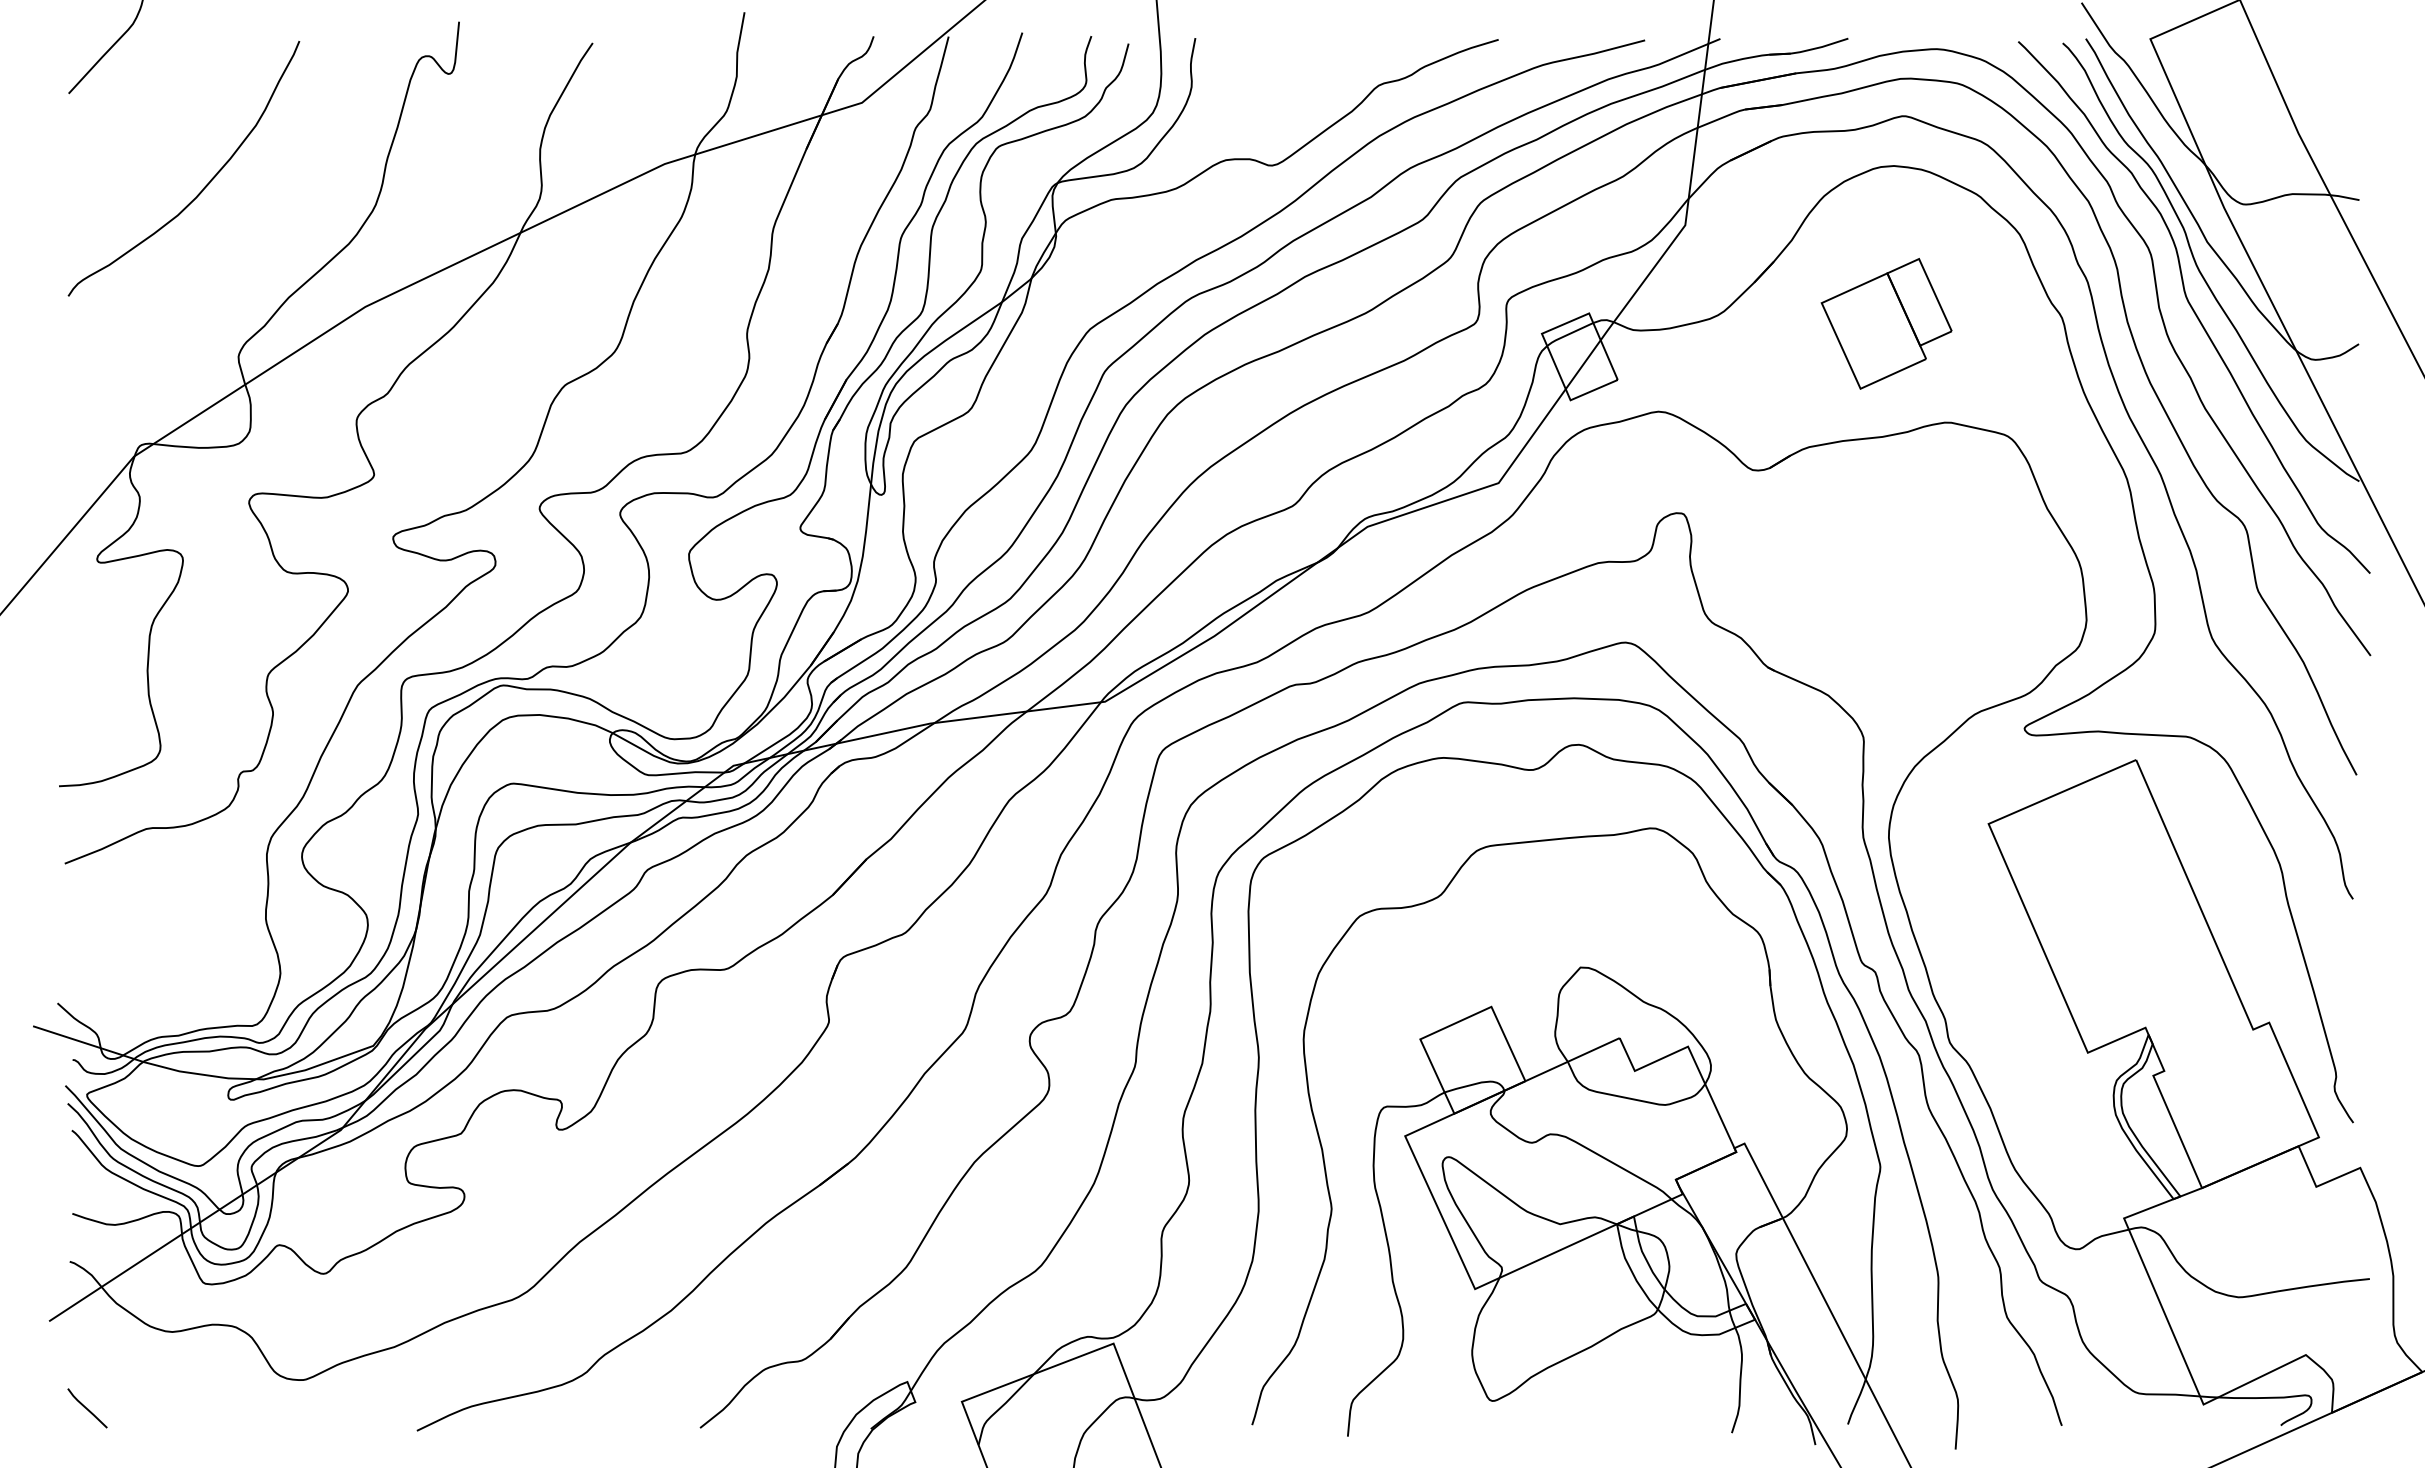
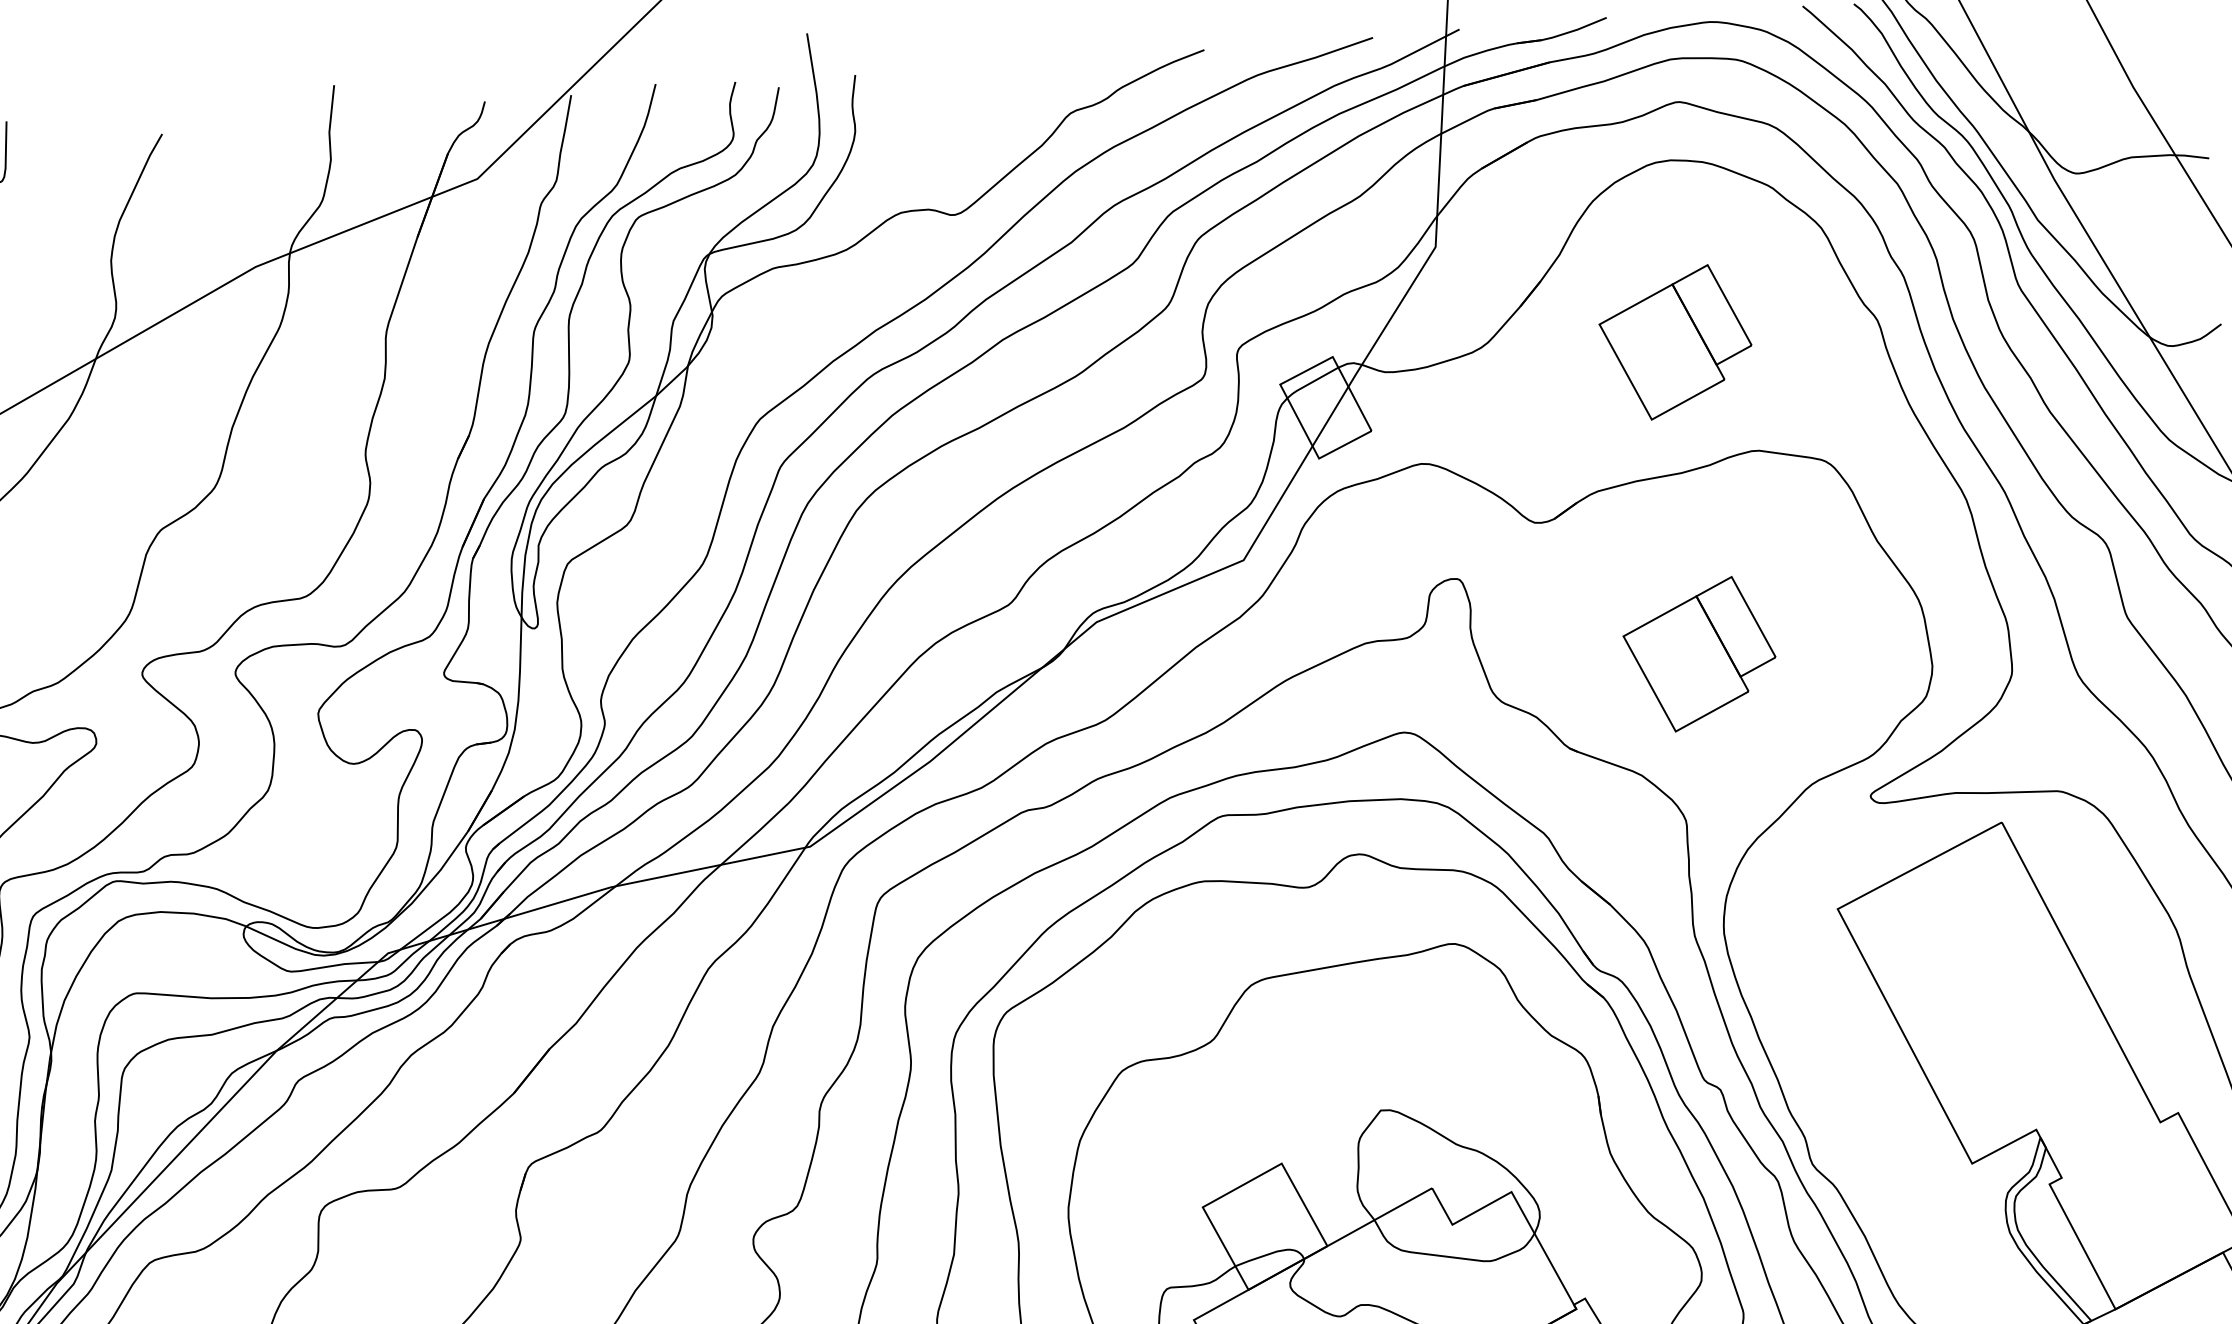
part: (1886, 594) -> (1699, 654), added

